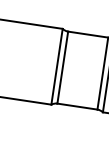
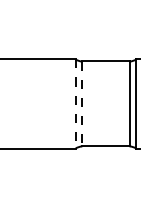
line: (57, 66) -> (75, 103), solid -> dashed
line: (62, 68) -> (82, 104), solid -> dashed

